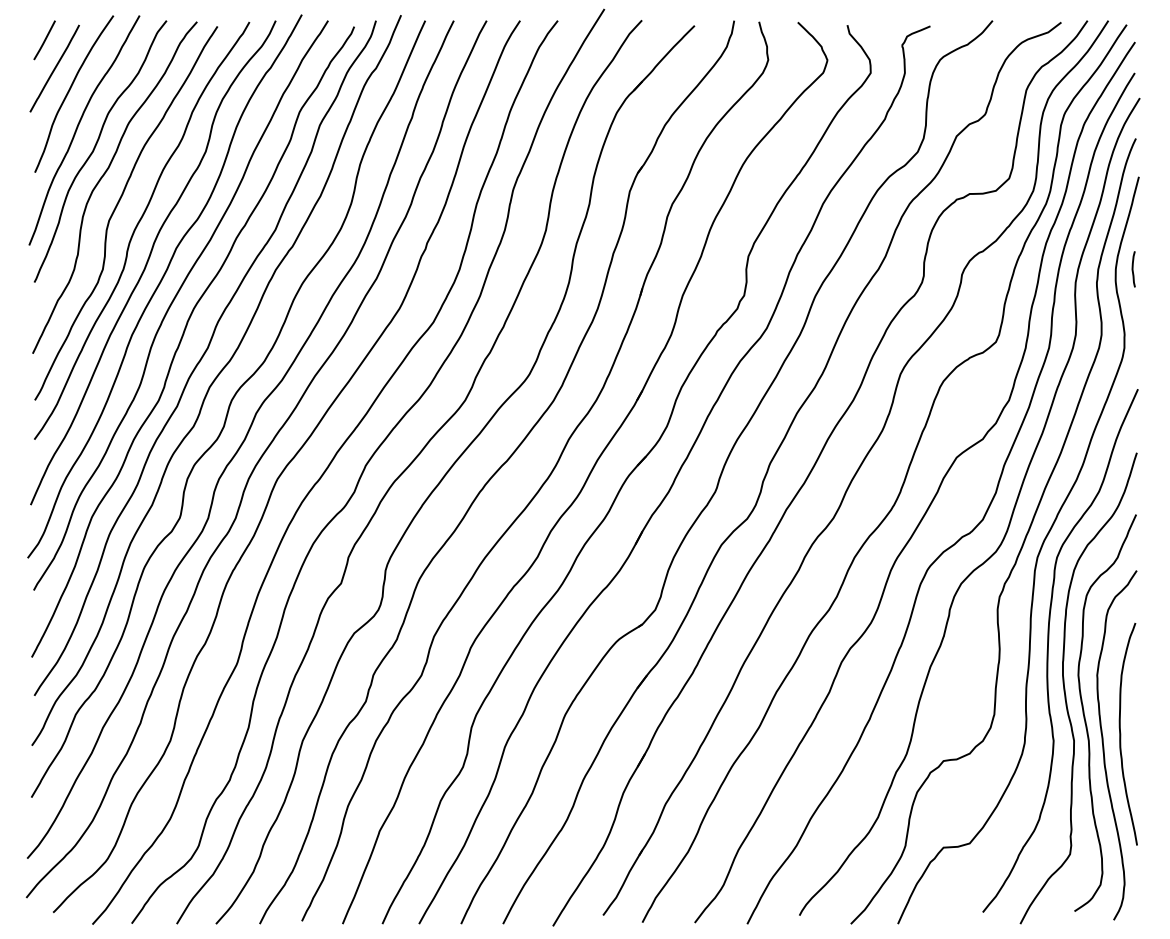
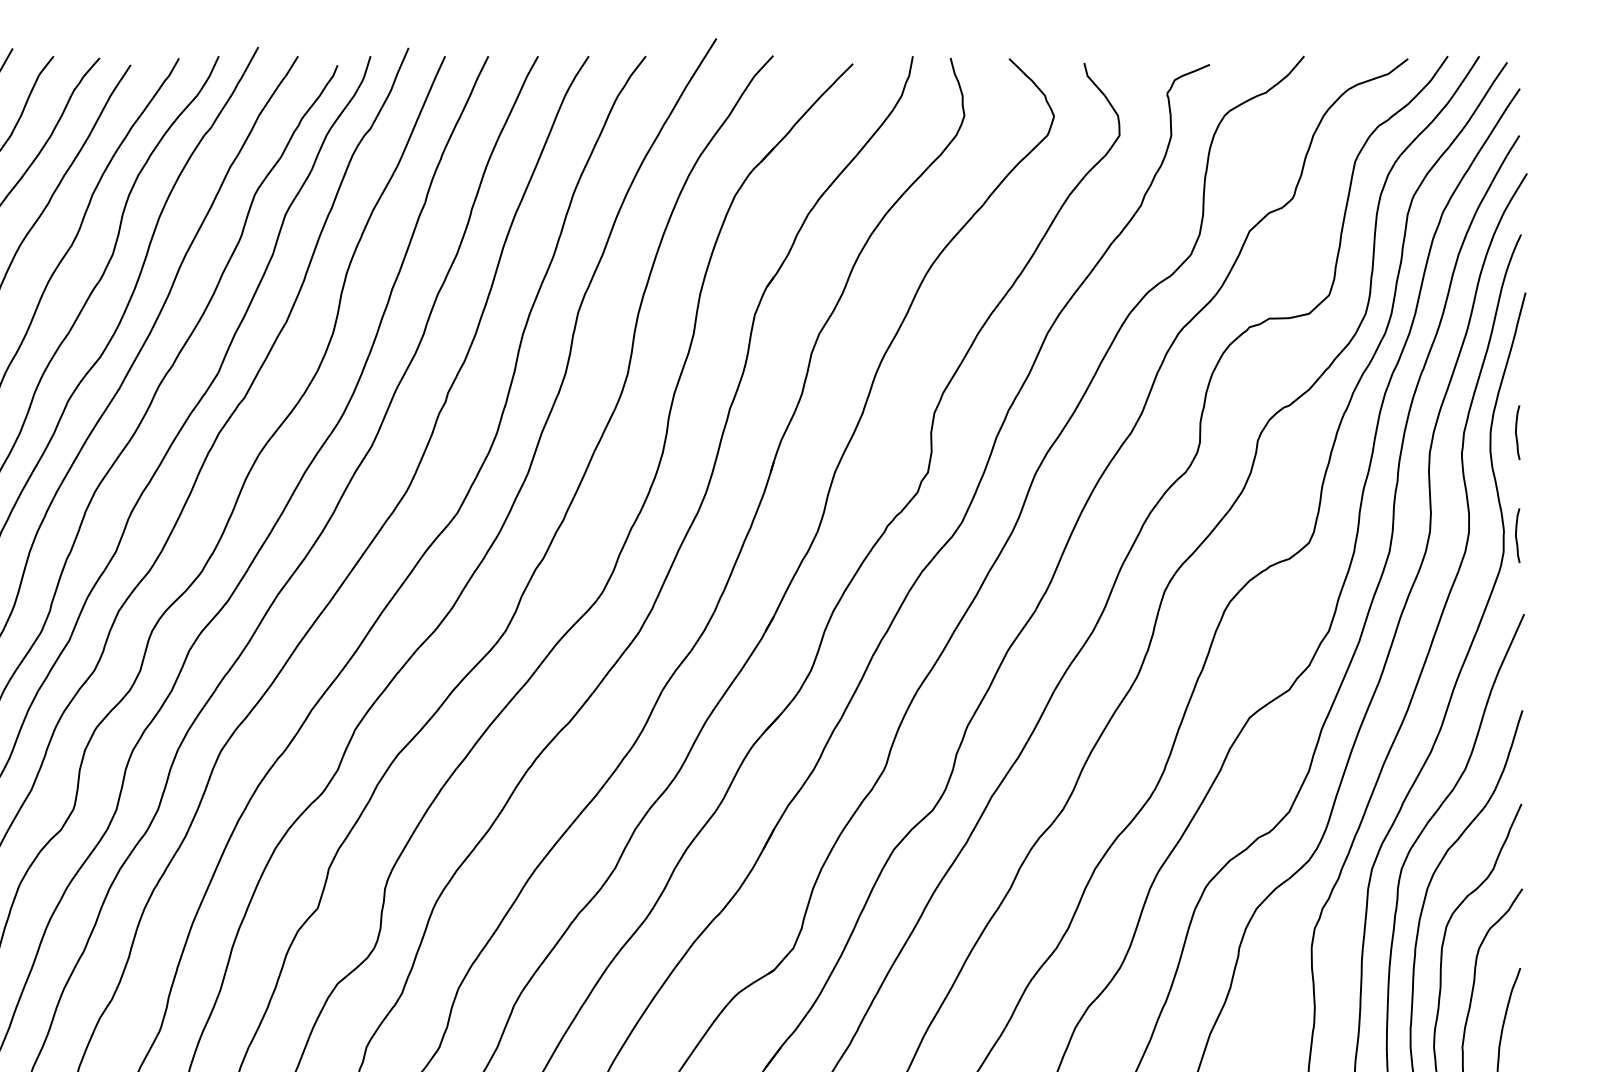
curve: (1133, 337) -> (1517, 535), added

